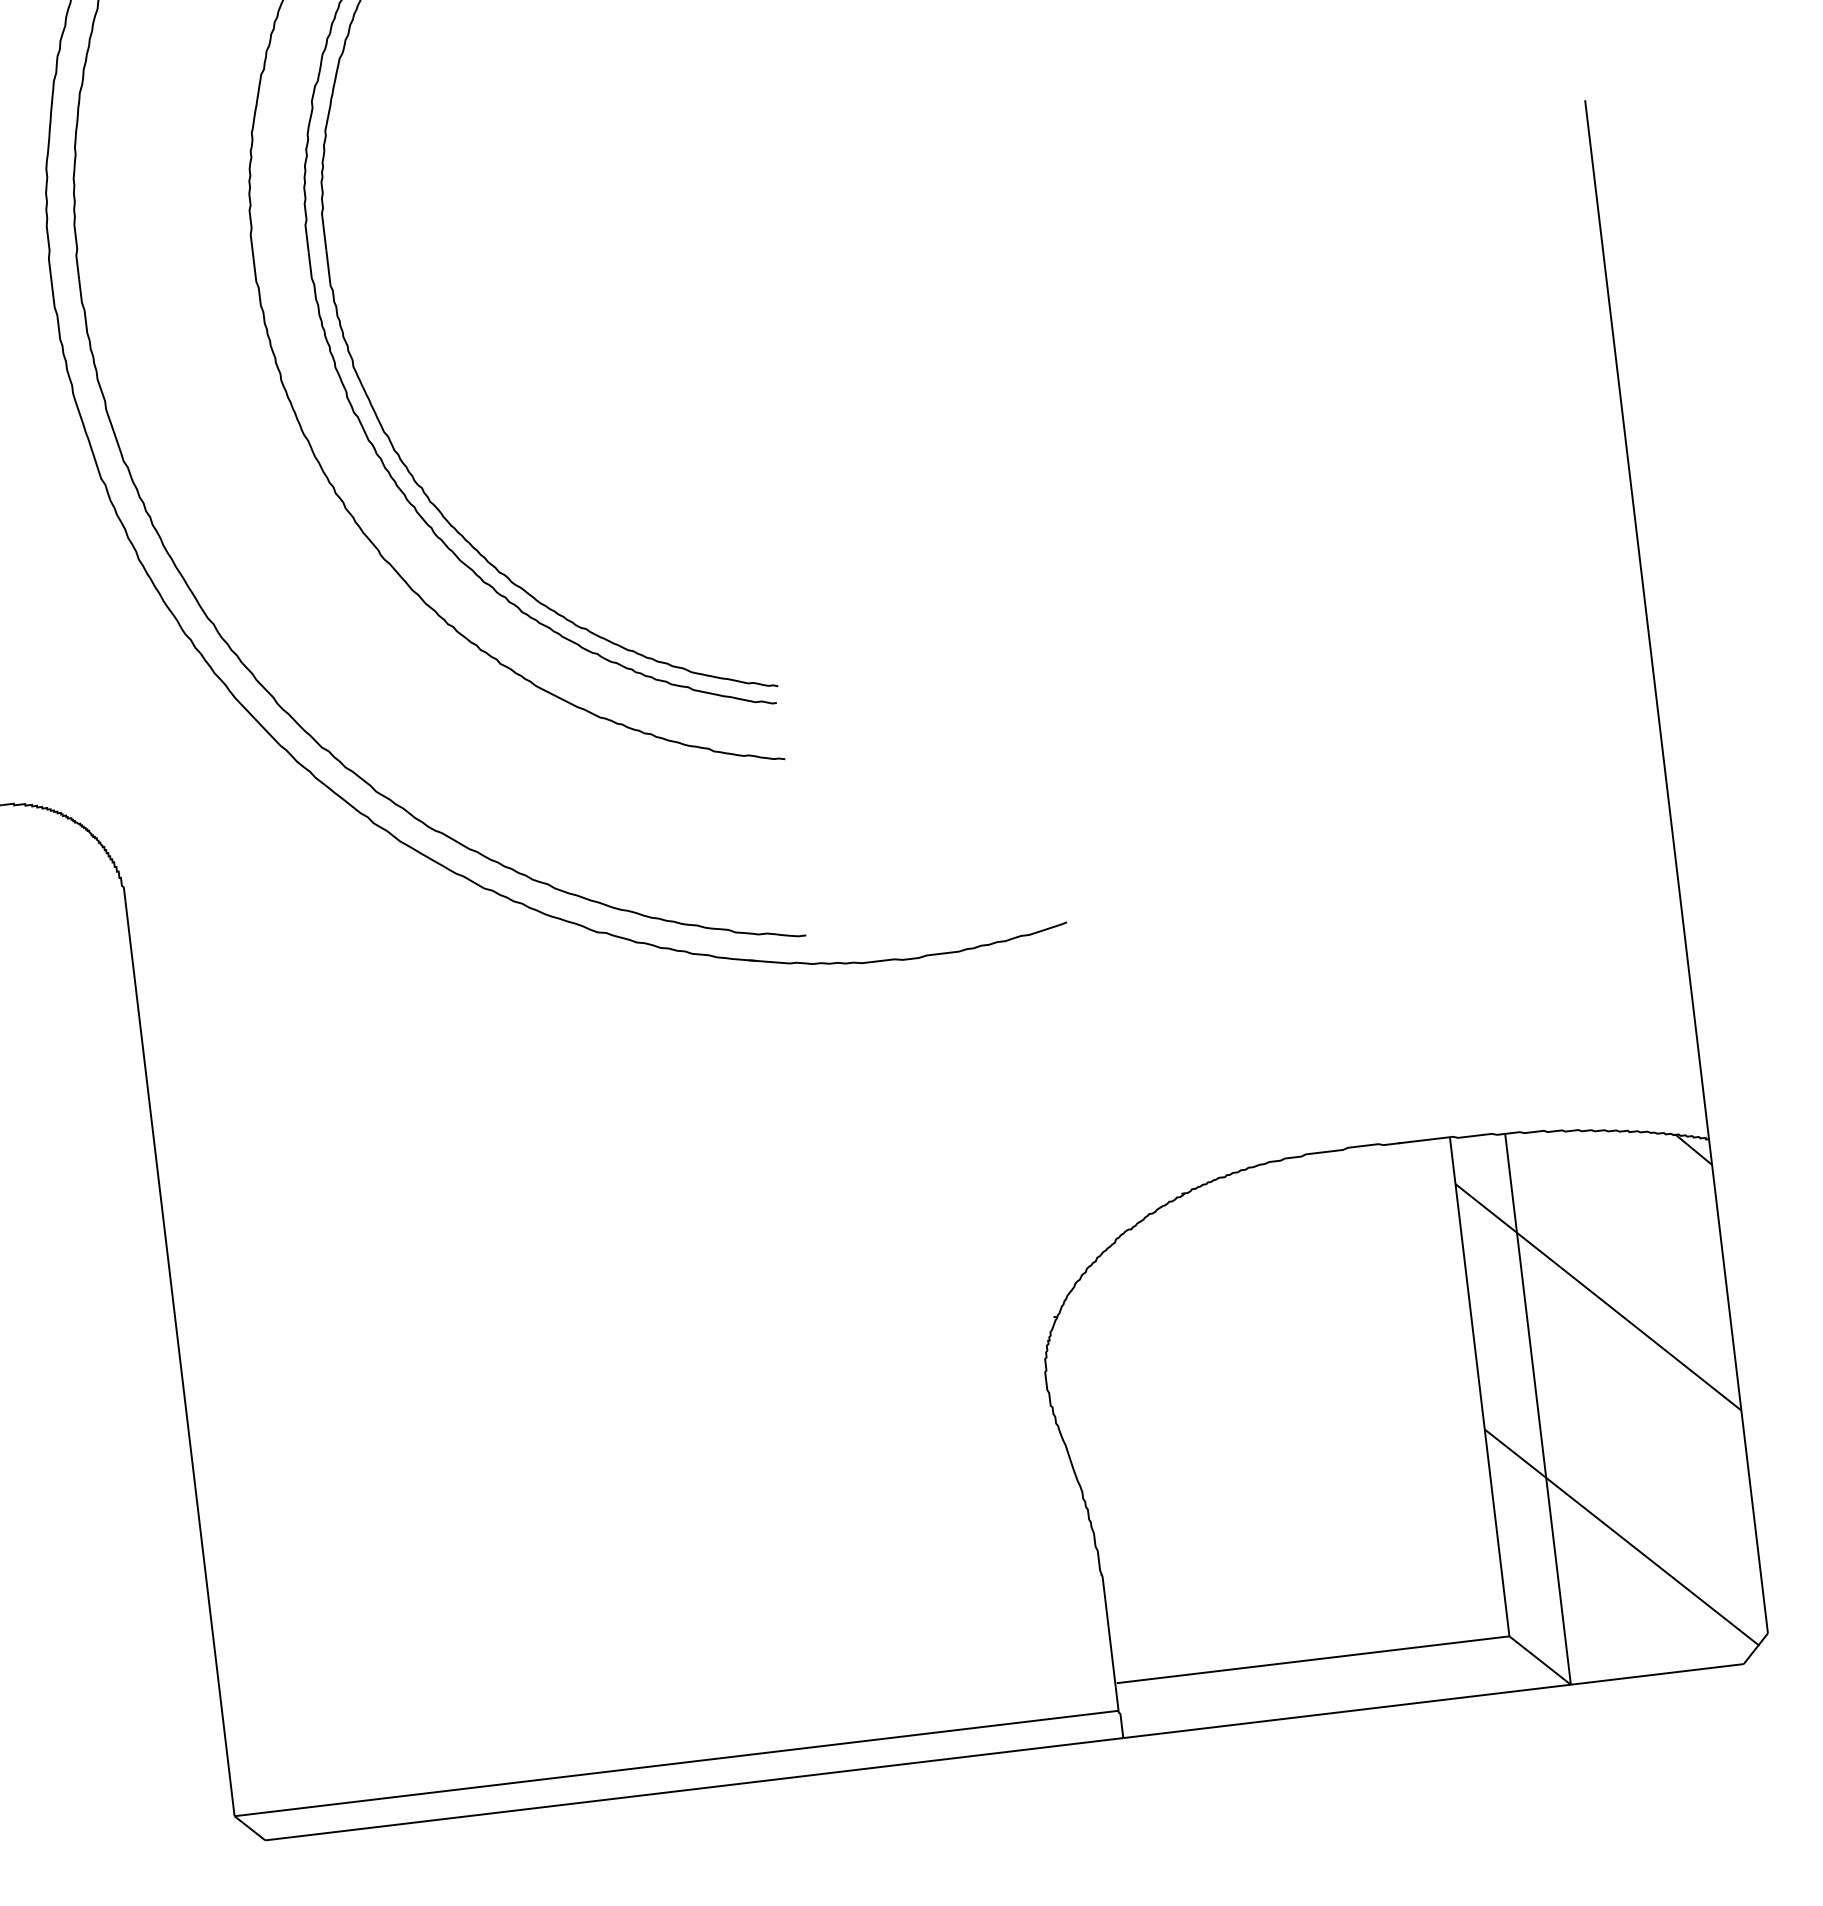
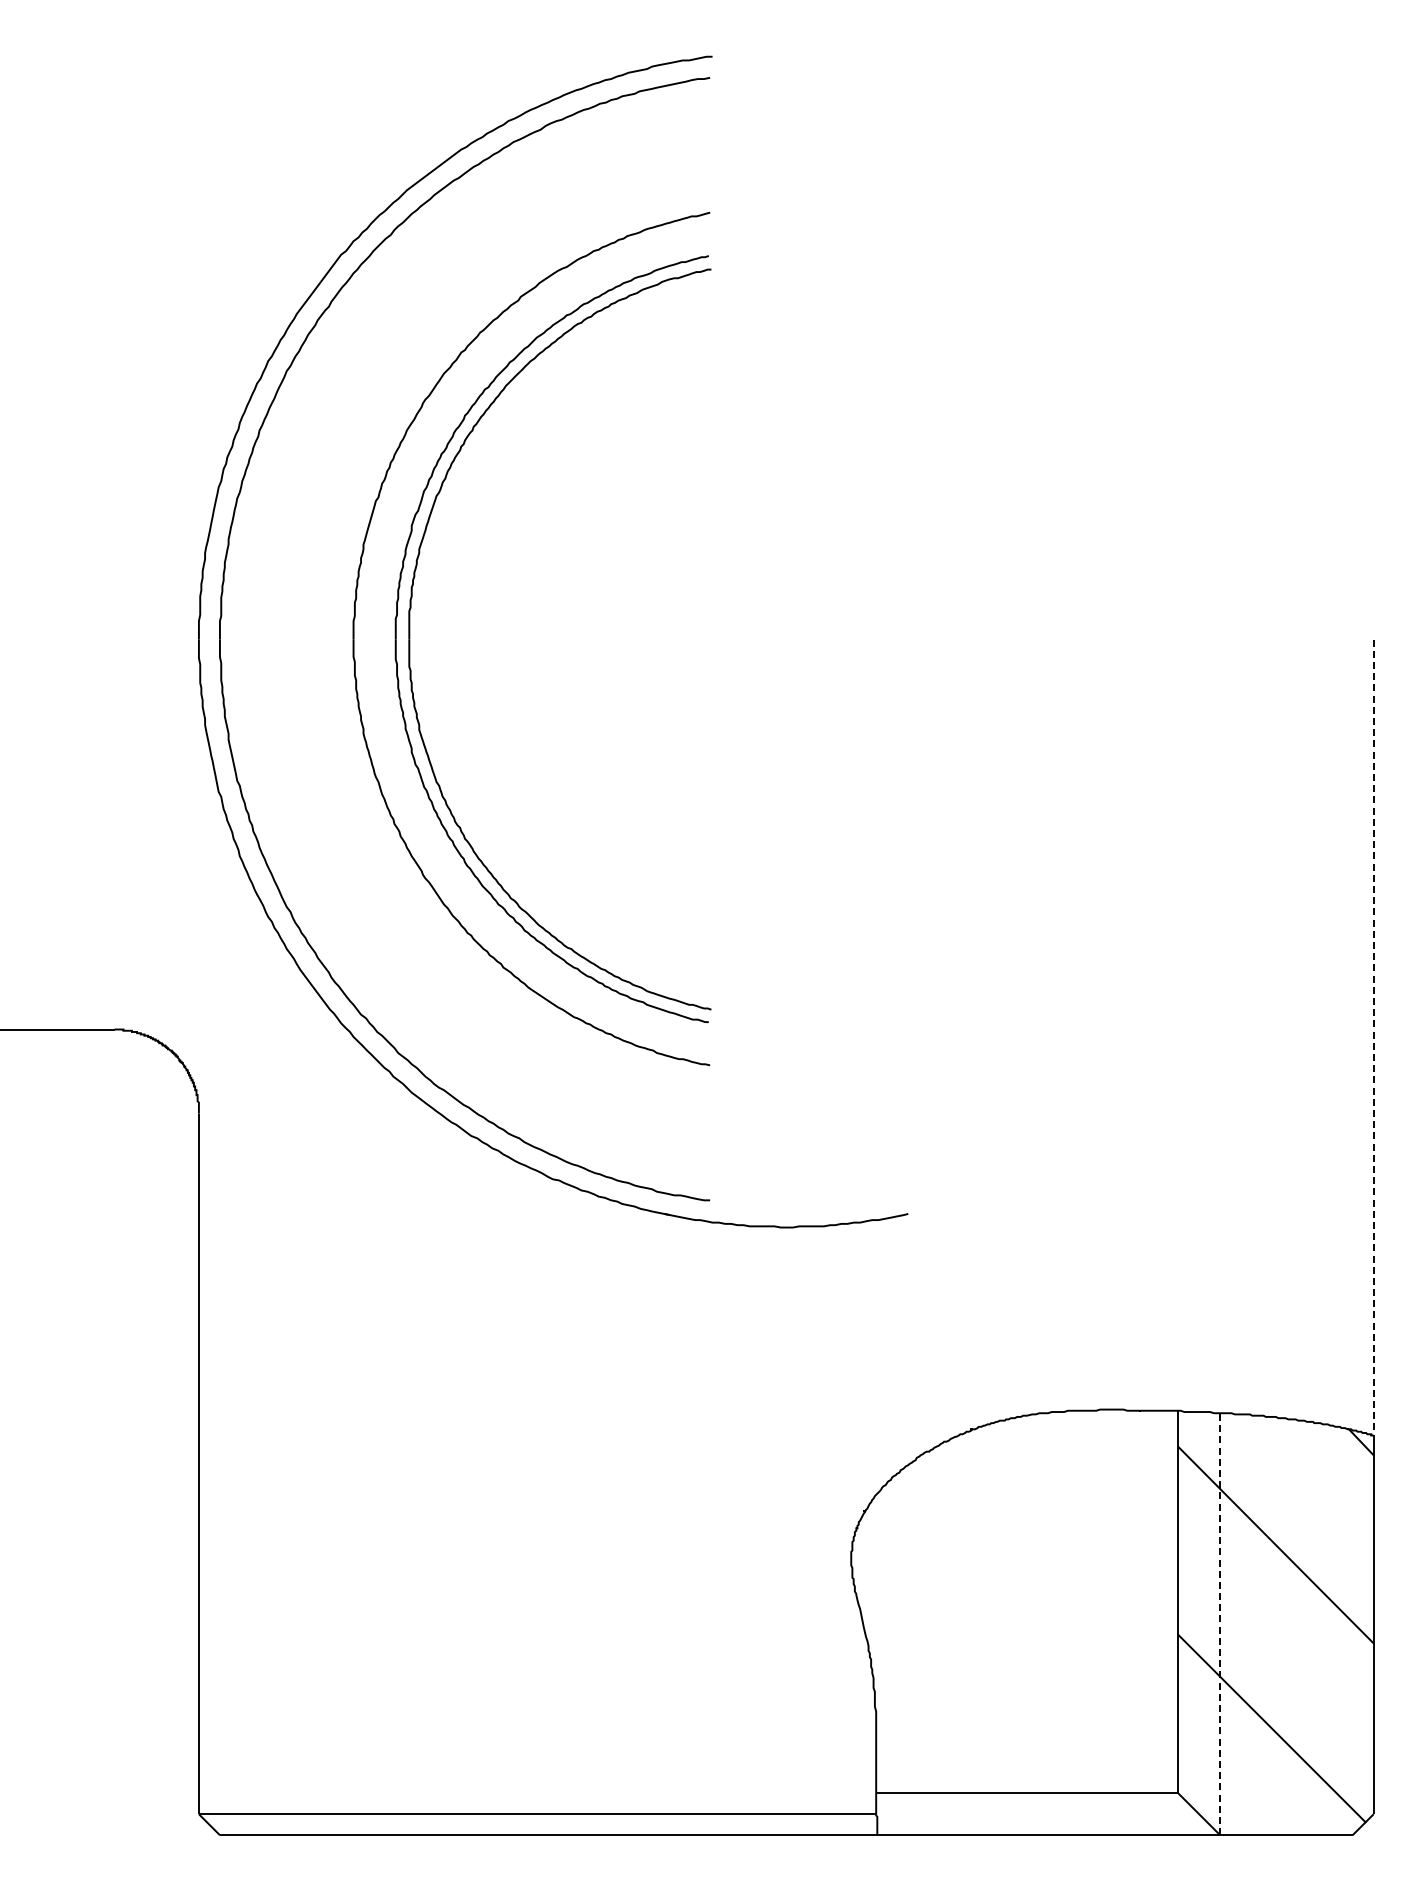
line: (1646, 619) -> (1373, 1037), solid -> dashed
line: (1538, 1408) -> (1220, 1623), solid -> dashed

